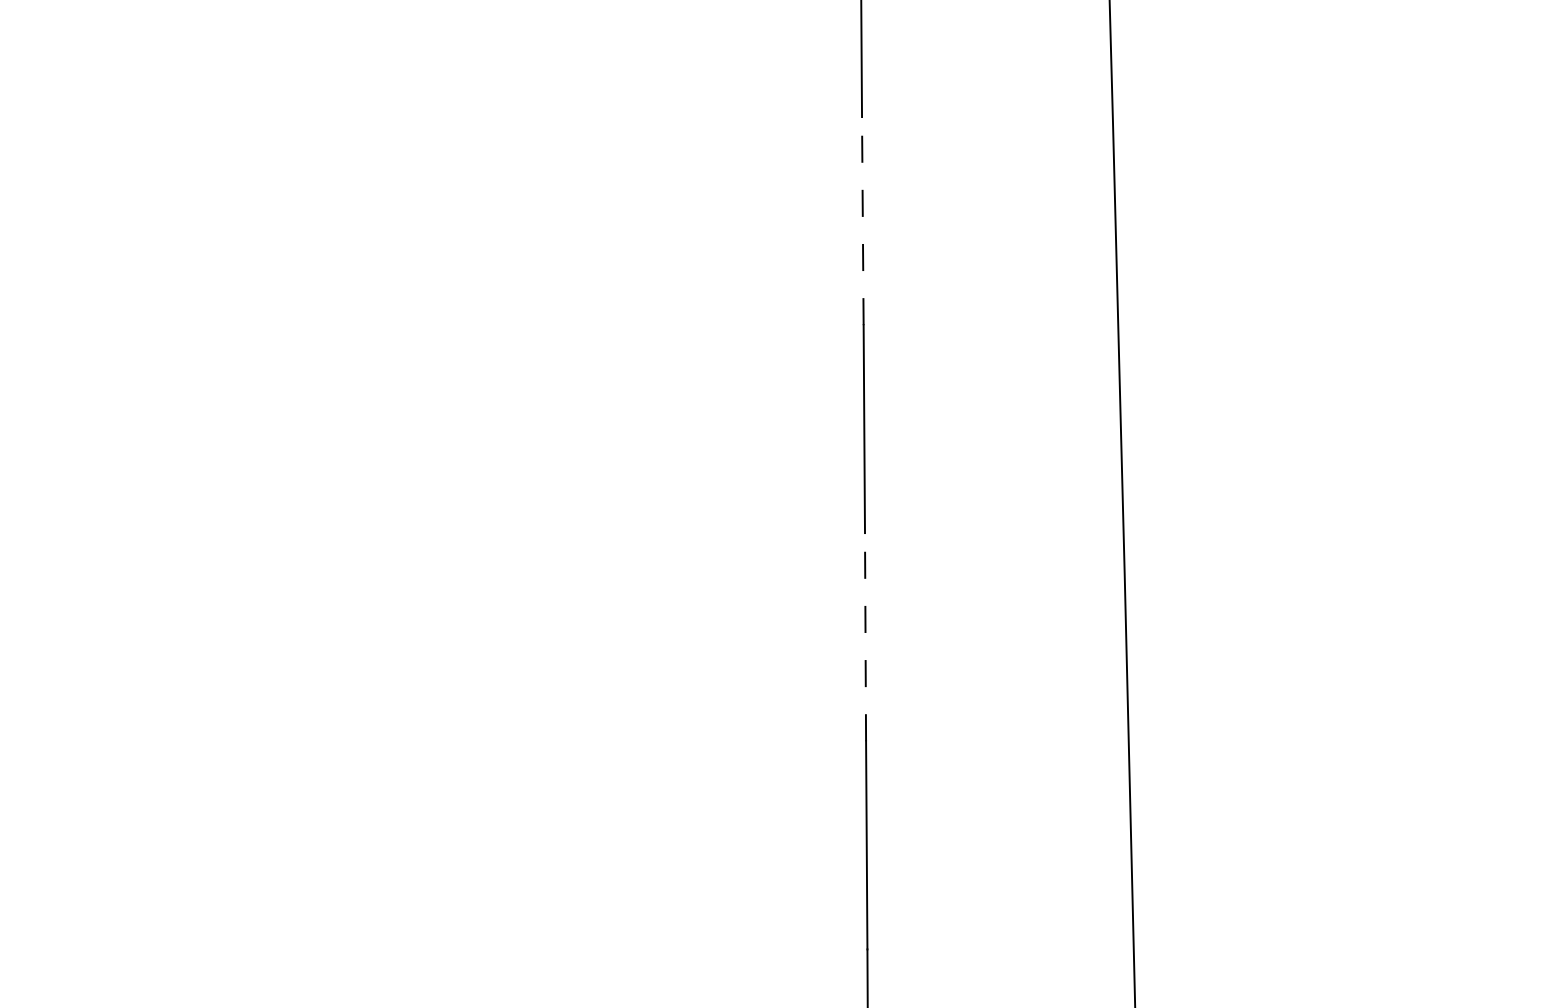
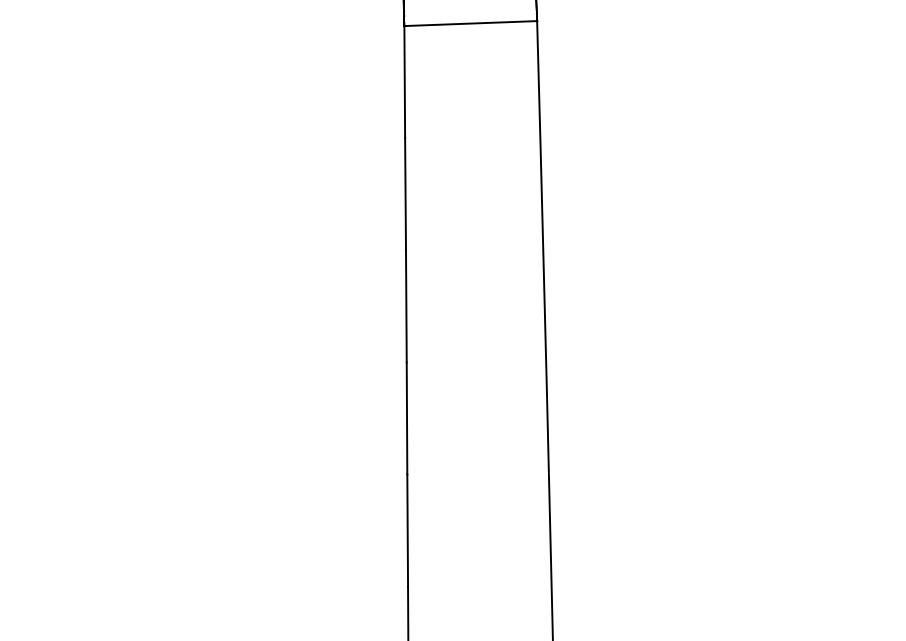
line: (862, 219) -> (405, 193), dashed -> solid
line: (866, 637) -> (407, 418), dashed -> solid

